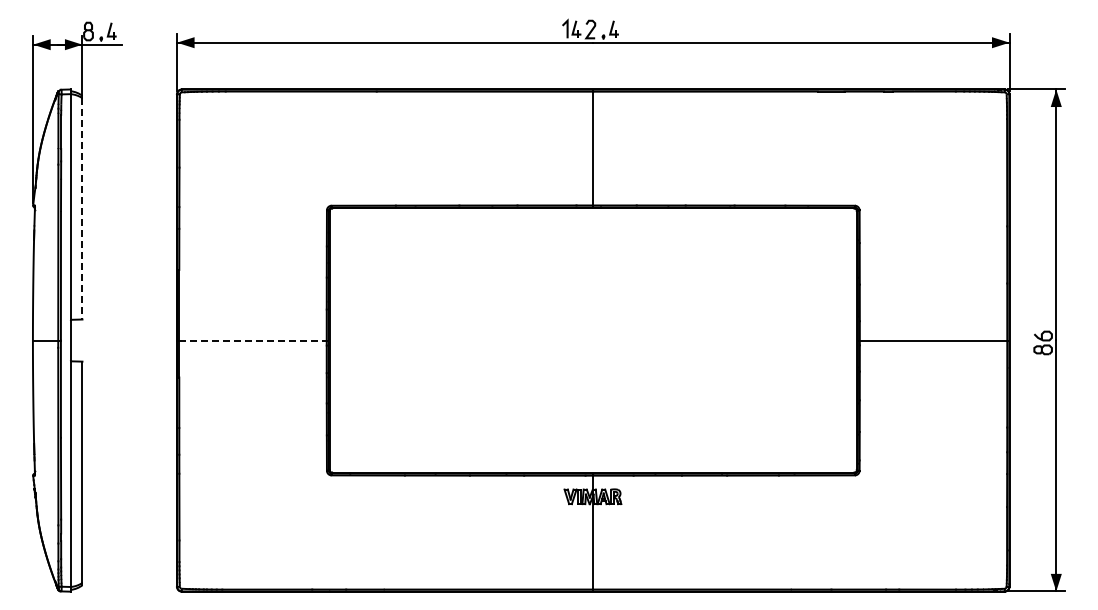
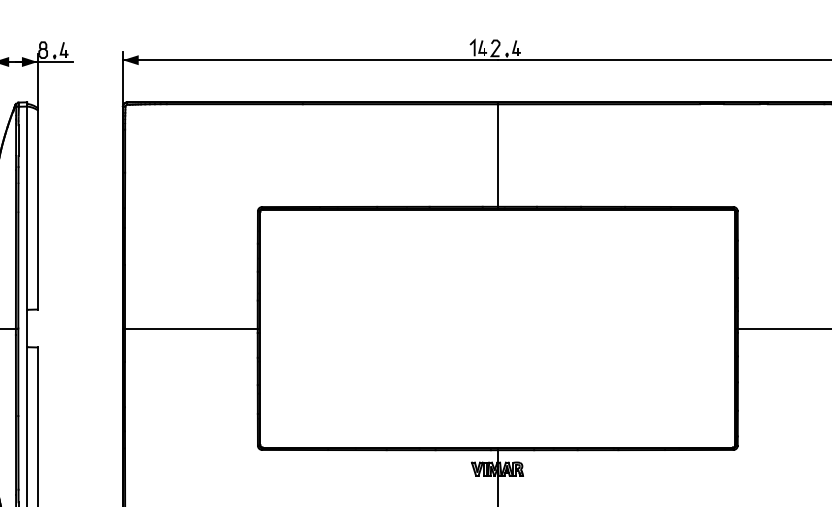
line: (82, 208) -> (37, 209), dashed -> solid
line: (253, 340) -> (191, 328), dashed -> solid

